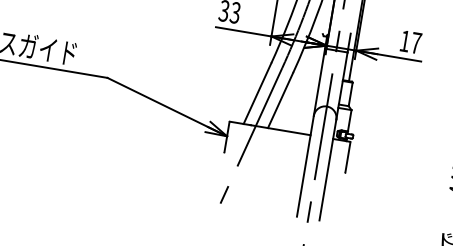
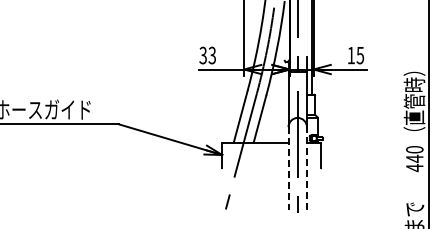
text: (416, 43) -> (360, 55), 17 -> 15
line: (305, 166) -> (288, 168), solid -> dashed
line: (327, 168) -> (306, 167), solid -> dashed

